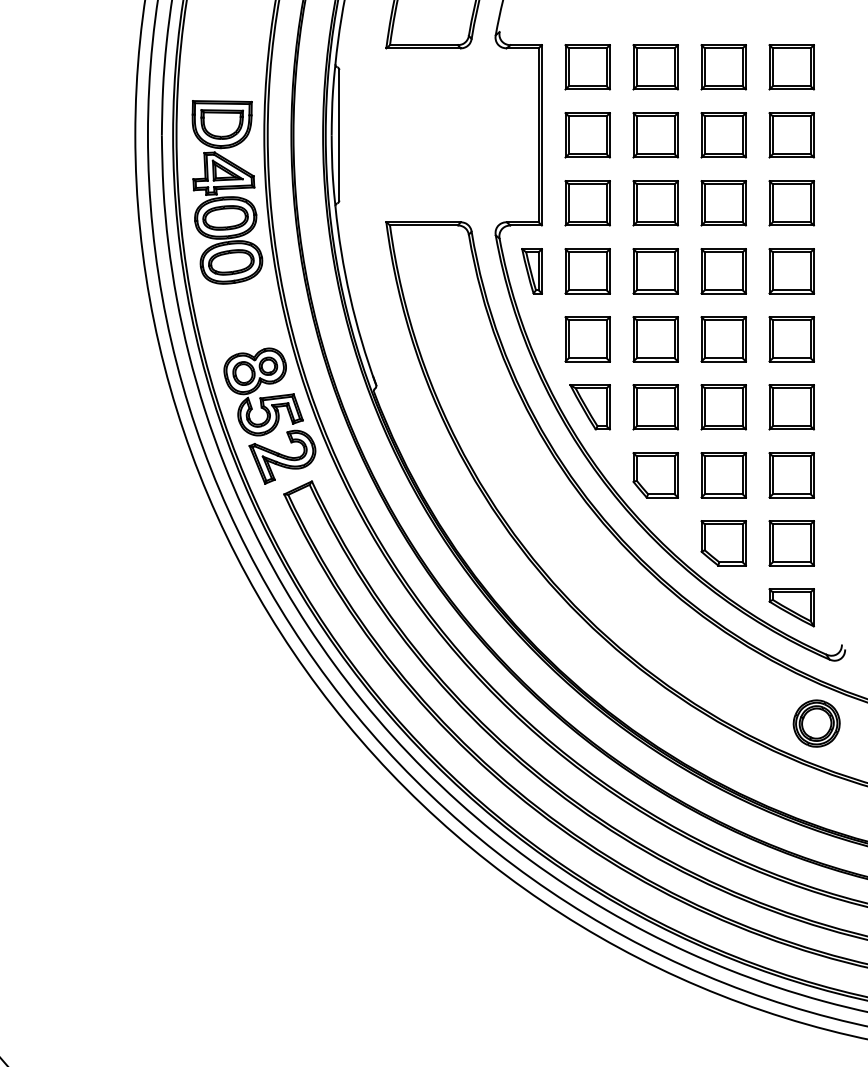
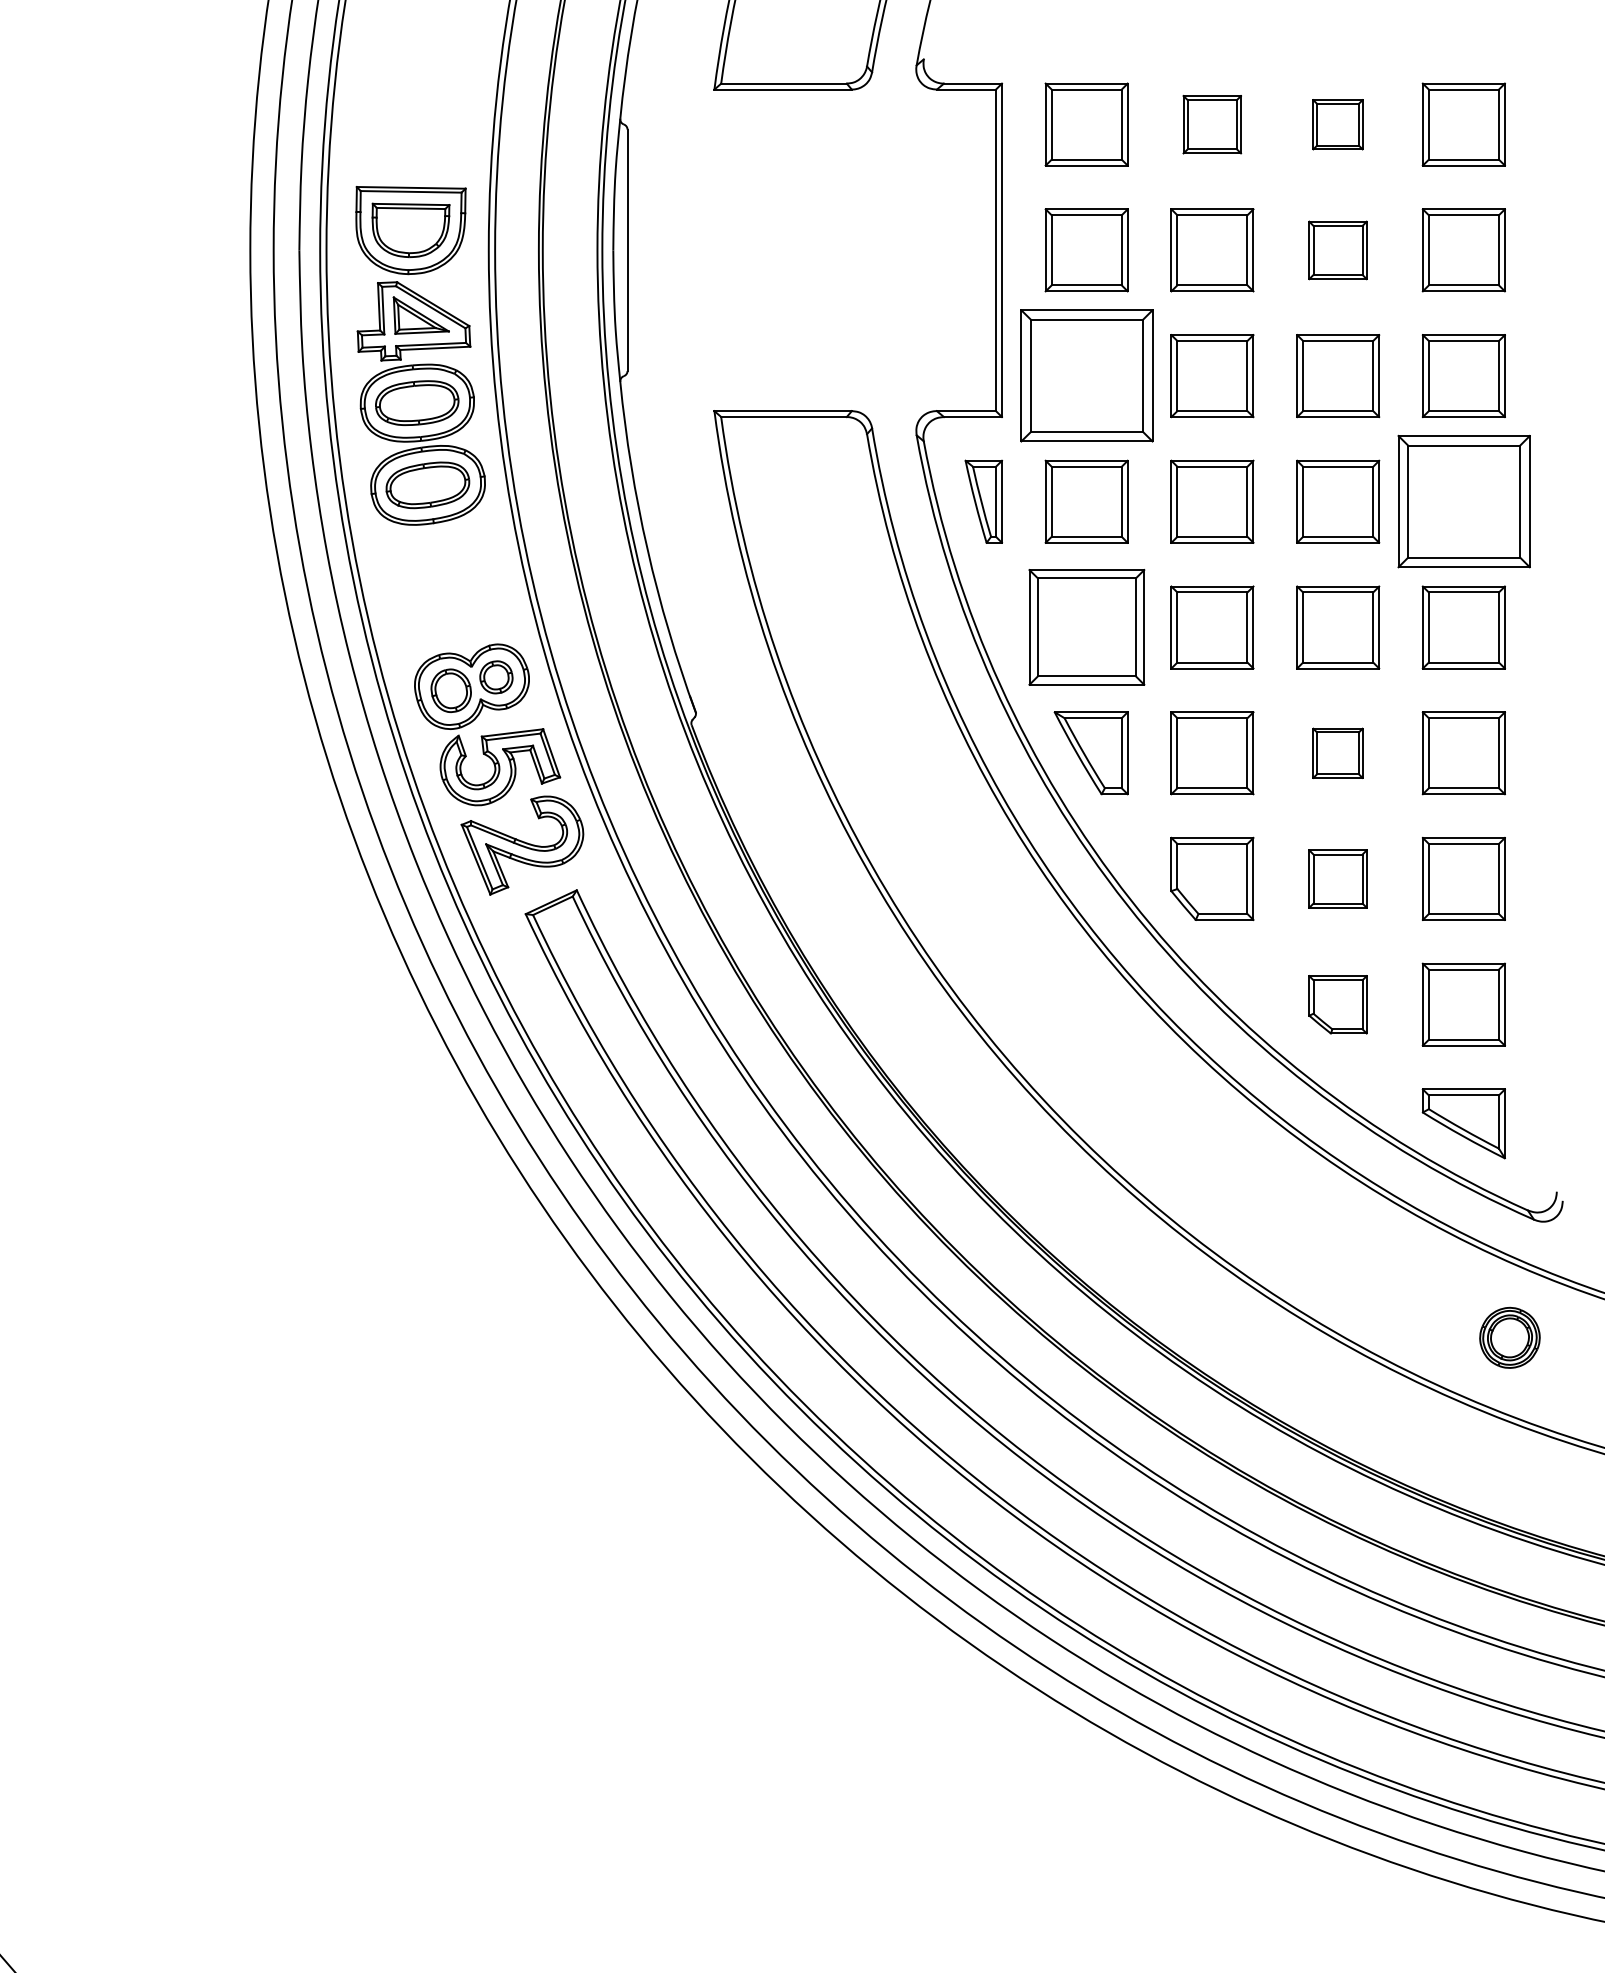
part: (655, 67) -> (1212, 124), size x0.7
part: (723, 67) -> (1337, 124), size x0.6
part: (723, 135) -> (1337, 250), size x0.7
part: (587, 203) -> (1086, 376), size x1.6
part: (791, 271) -> (1463, 502), size x1.6
part: (587, 339) -> (1086, 627), size x1.4
part: (723, 407) -> (1337, 753), size x0.6
part: (723, 475) -> (1337, 879), size x0.7
part: (723, 543) -> (1337, 1004), size x0.7
part: (816, 723) -> (1509, 1337), size x0.7

